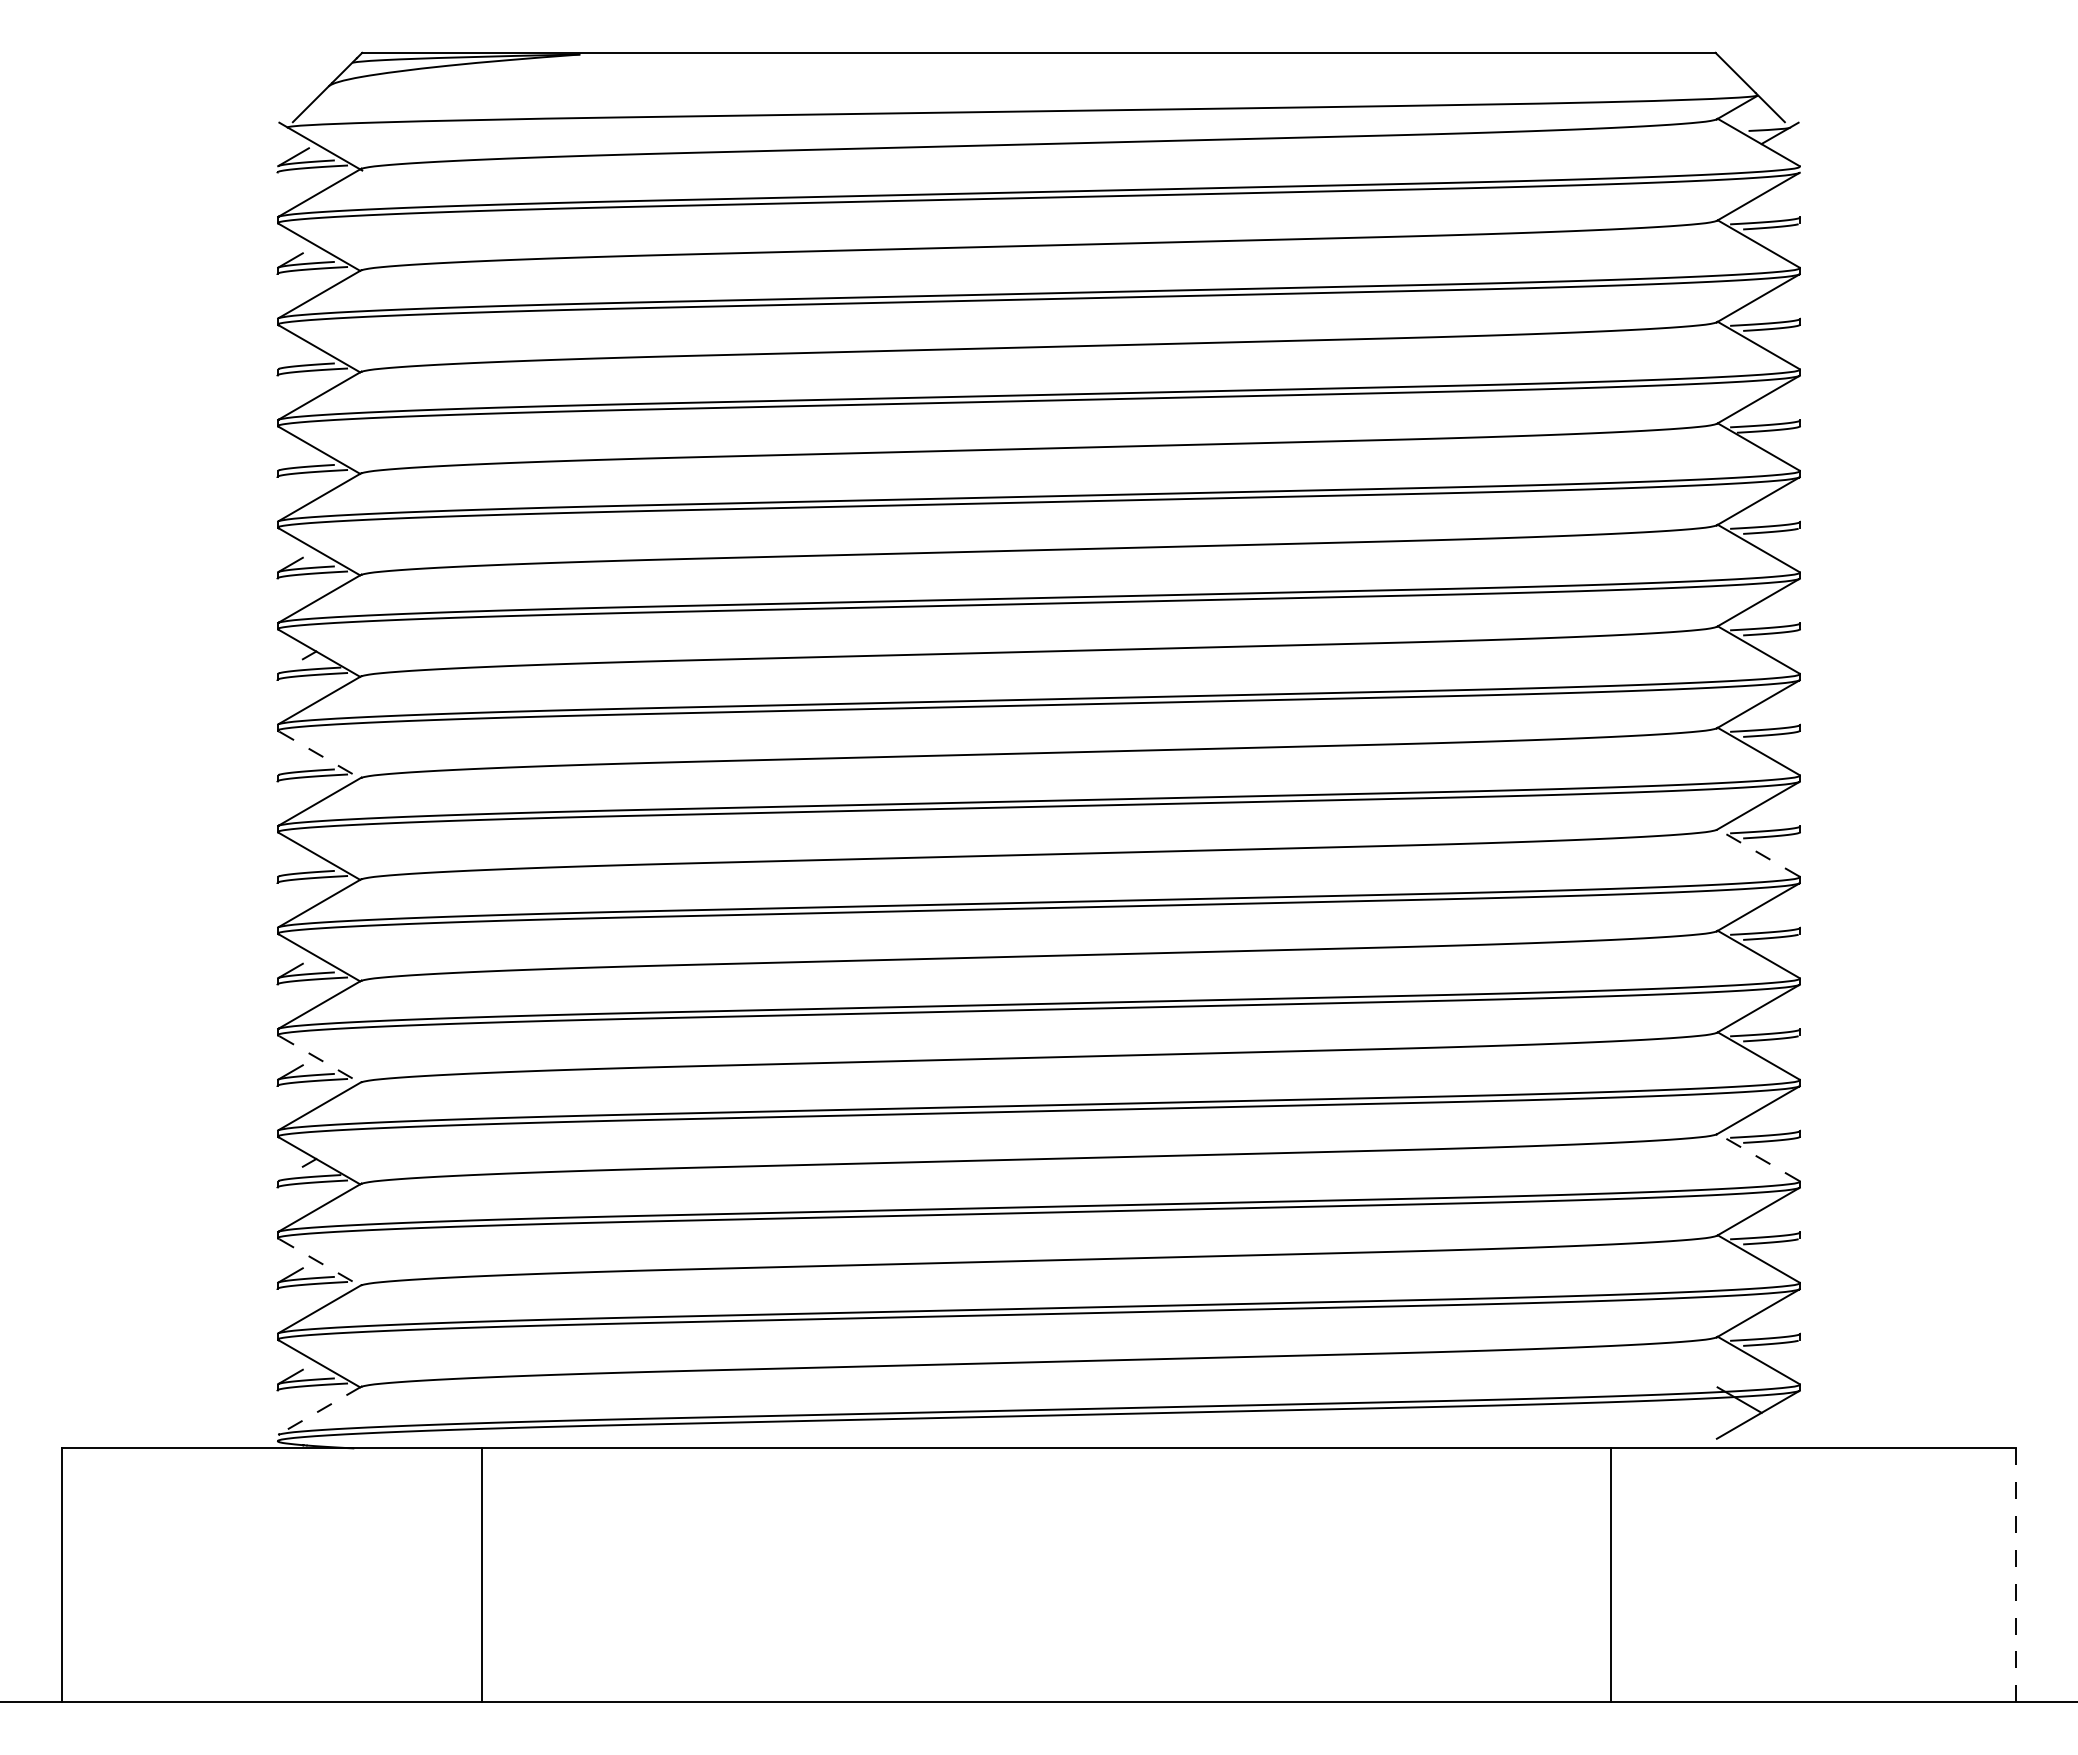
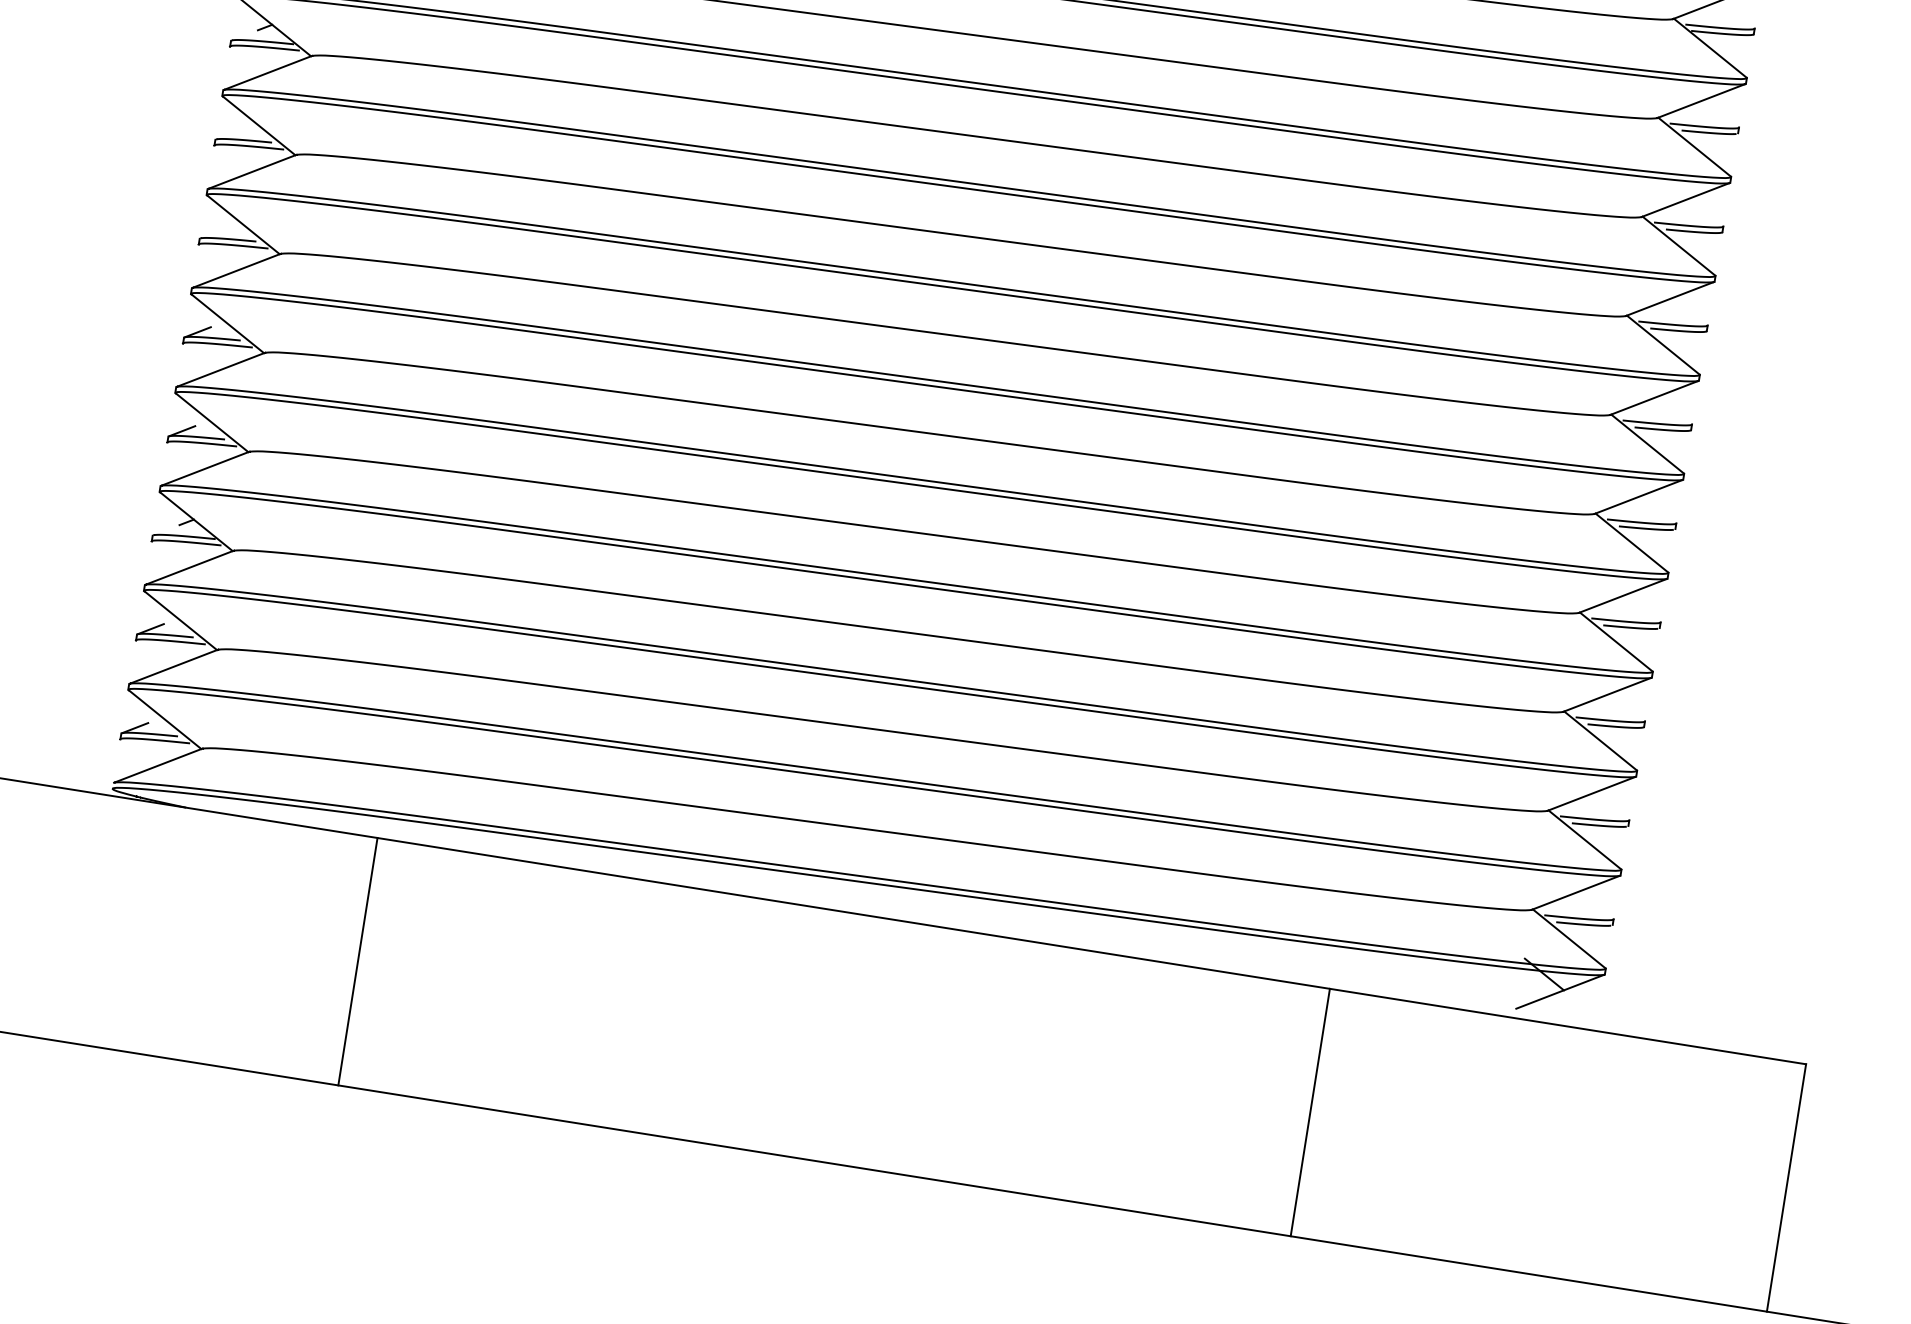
line: (319, 755) -> (259, 126), dashed -> solid
line: (1758, 852) -> (1647, 443), dashed -> solid
line: (319, 1059) -> (212, 423), dashed -> solid
line: (1758, 1157) -> (1600, 740), dashed -> solid
line: (319, 1262) -> (180, 621), dashed -> solid
line: (319, 1410) -> (158, 765), dashed -> solid
line: (481, 1575) -> (357, 961), moved
line: (1611, 1575) -> (1310, 1112), moved
line: (2015, 1575) -> (1786, 1188), dashed -> solid

